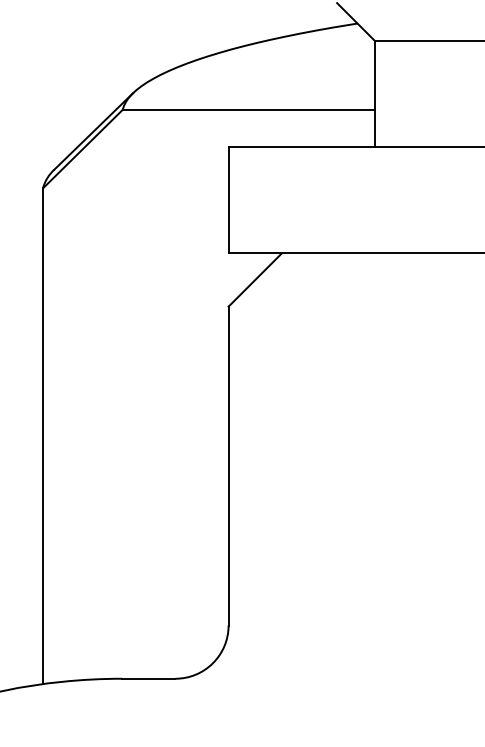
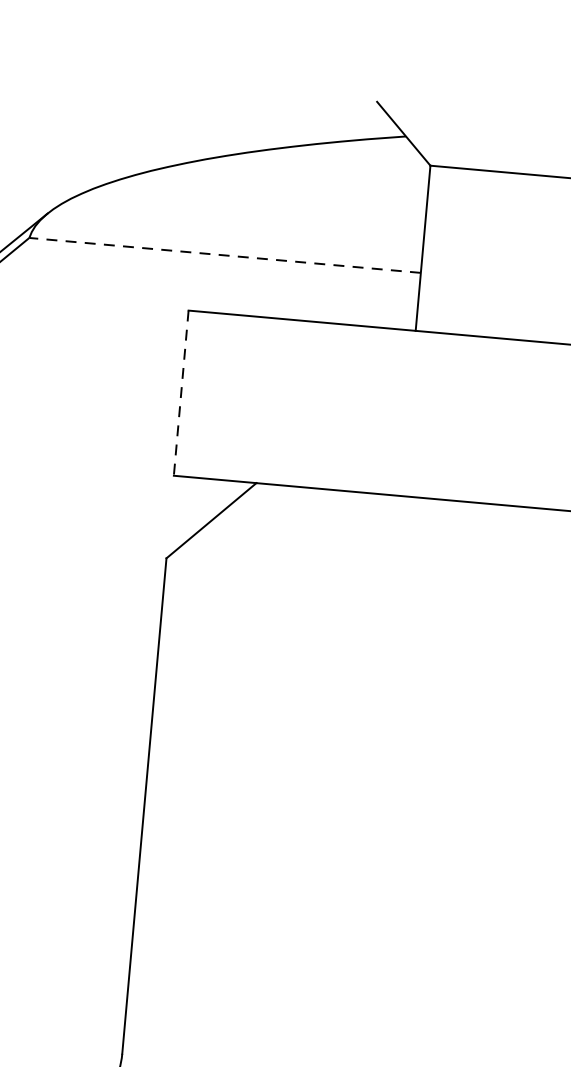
line: (248, 109) -> (224, 254), solid -> dashed
line: (228, 200) -> (181, 393), solid -> dashed

